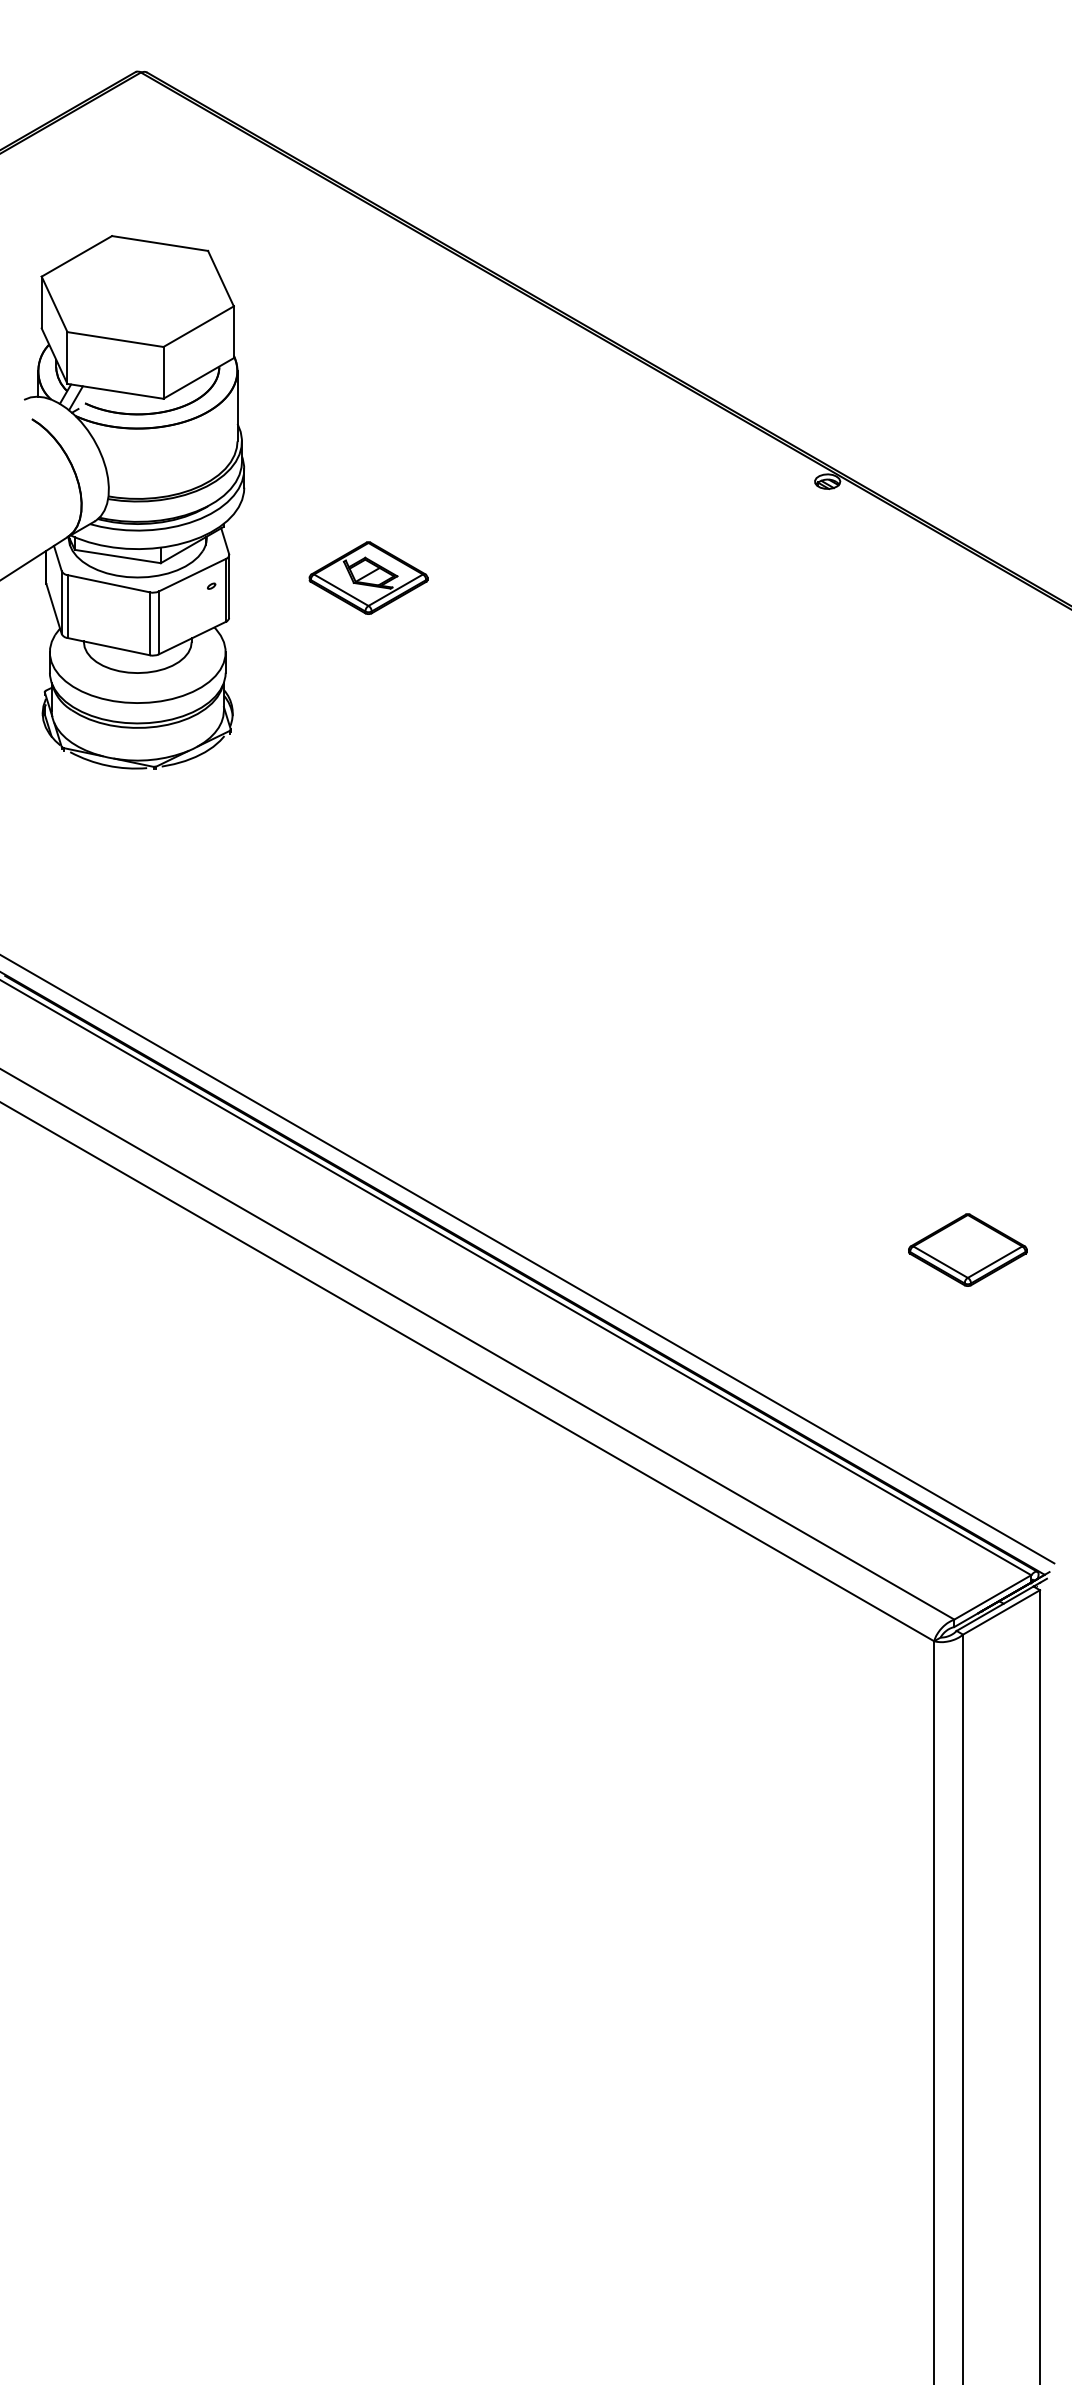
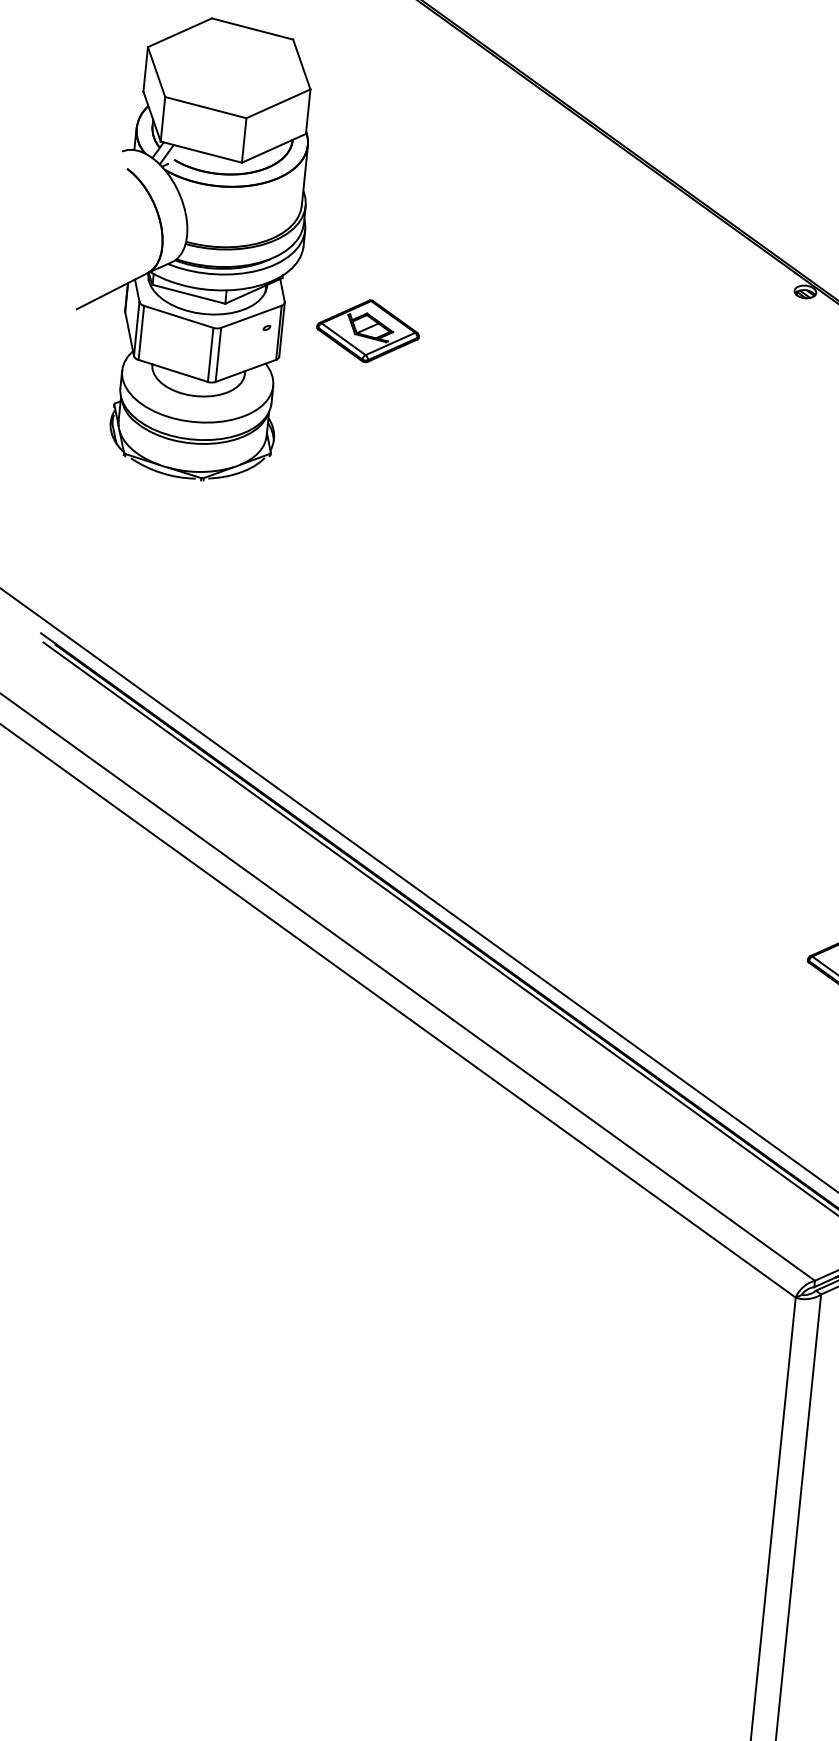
part: (368, 577) -> (368, 330), moved

